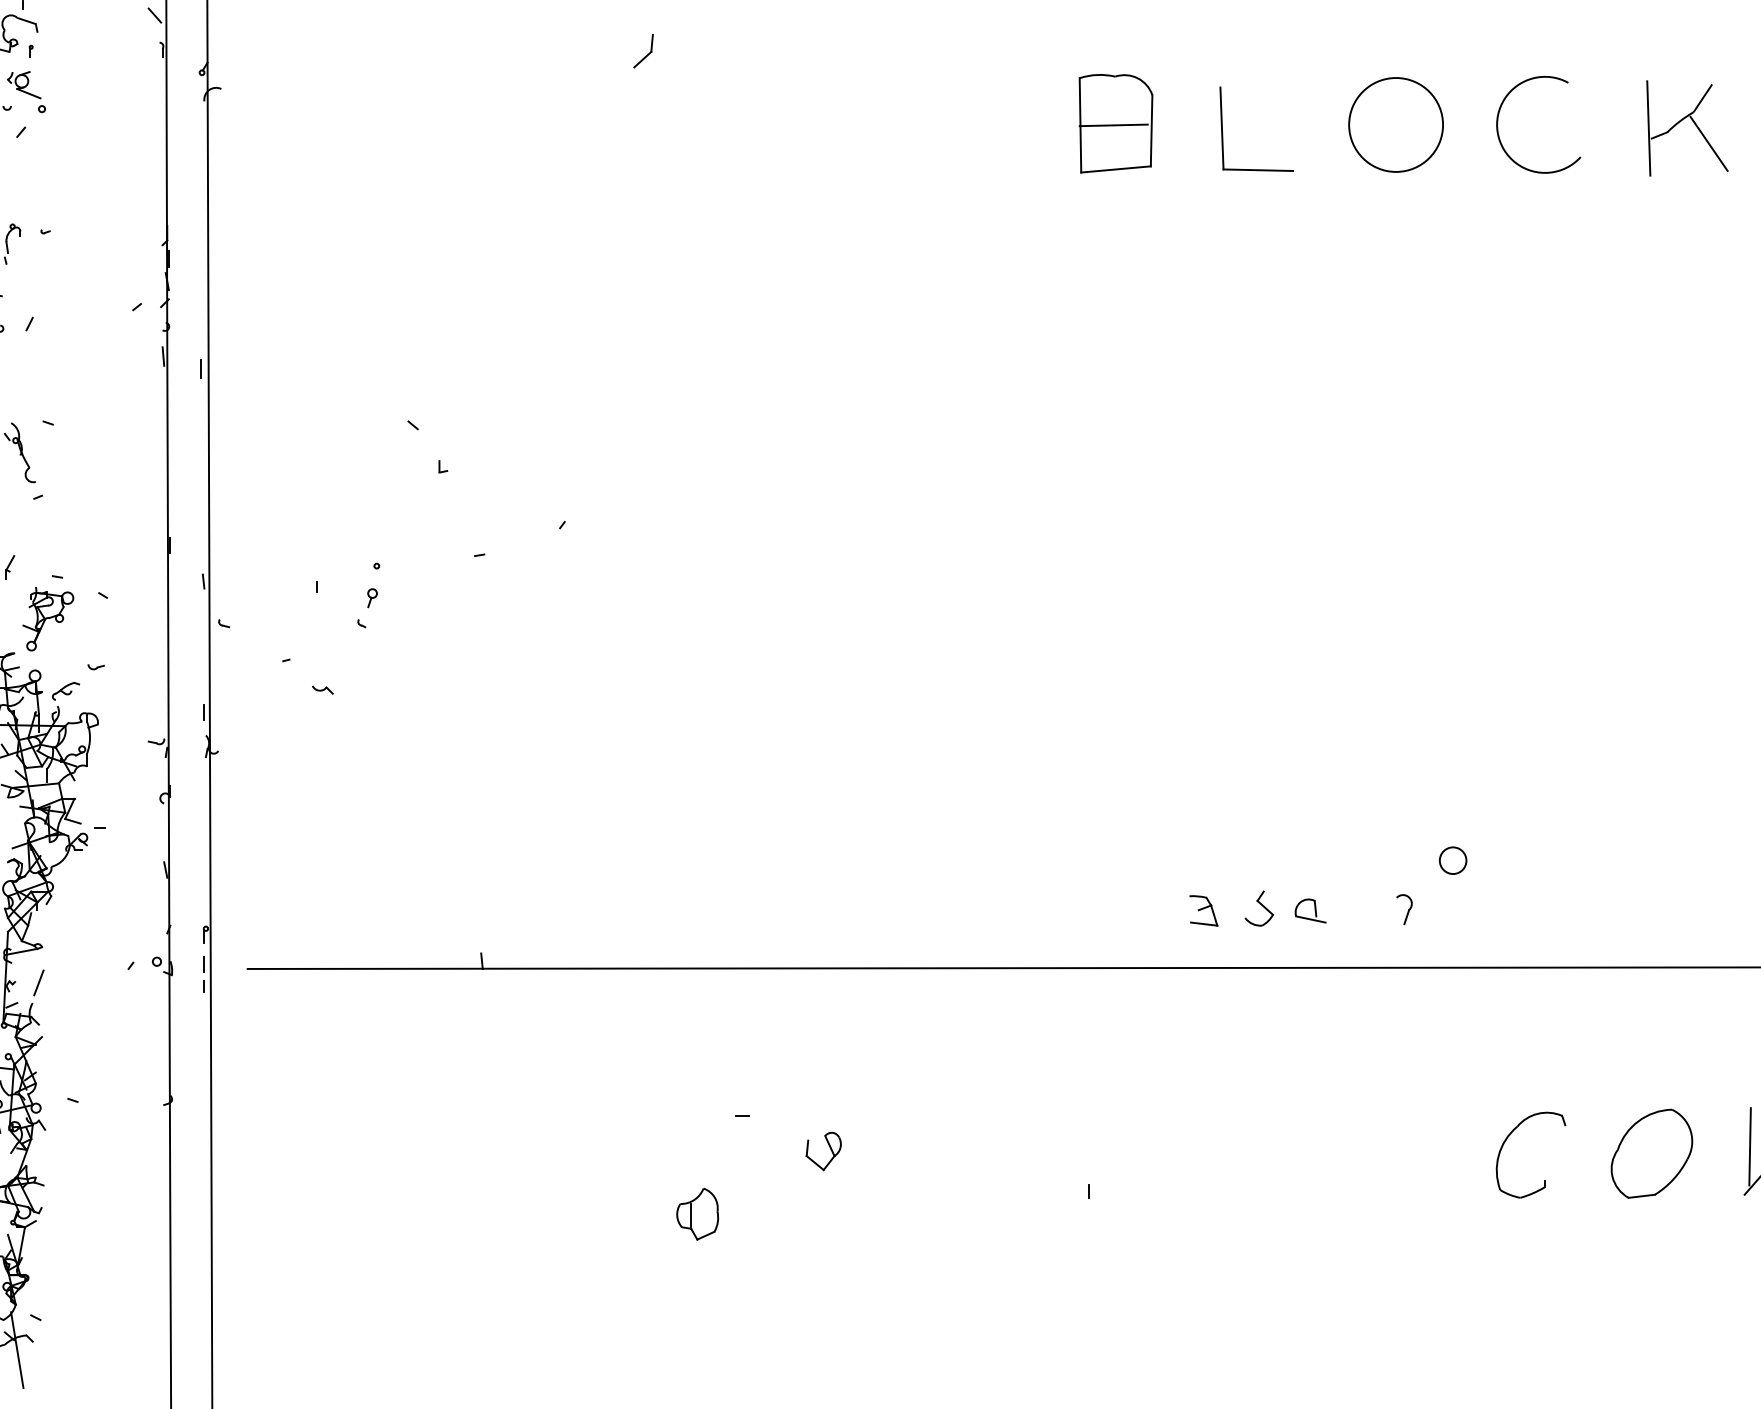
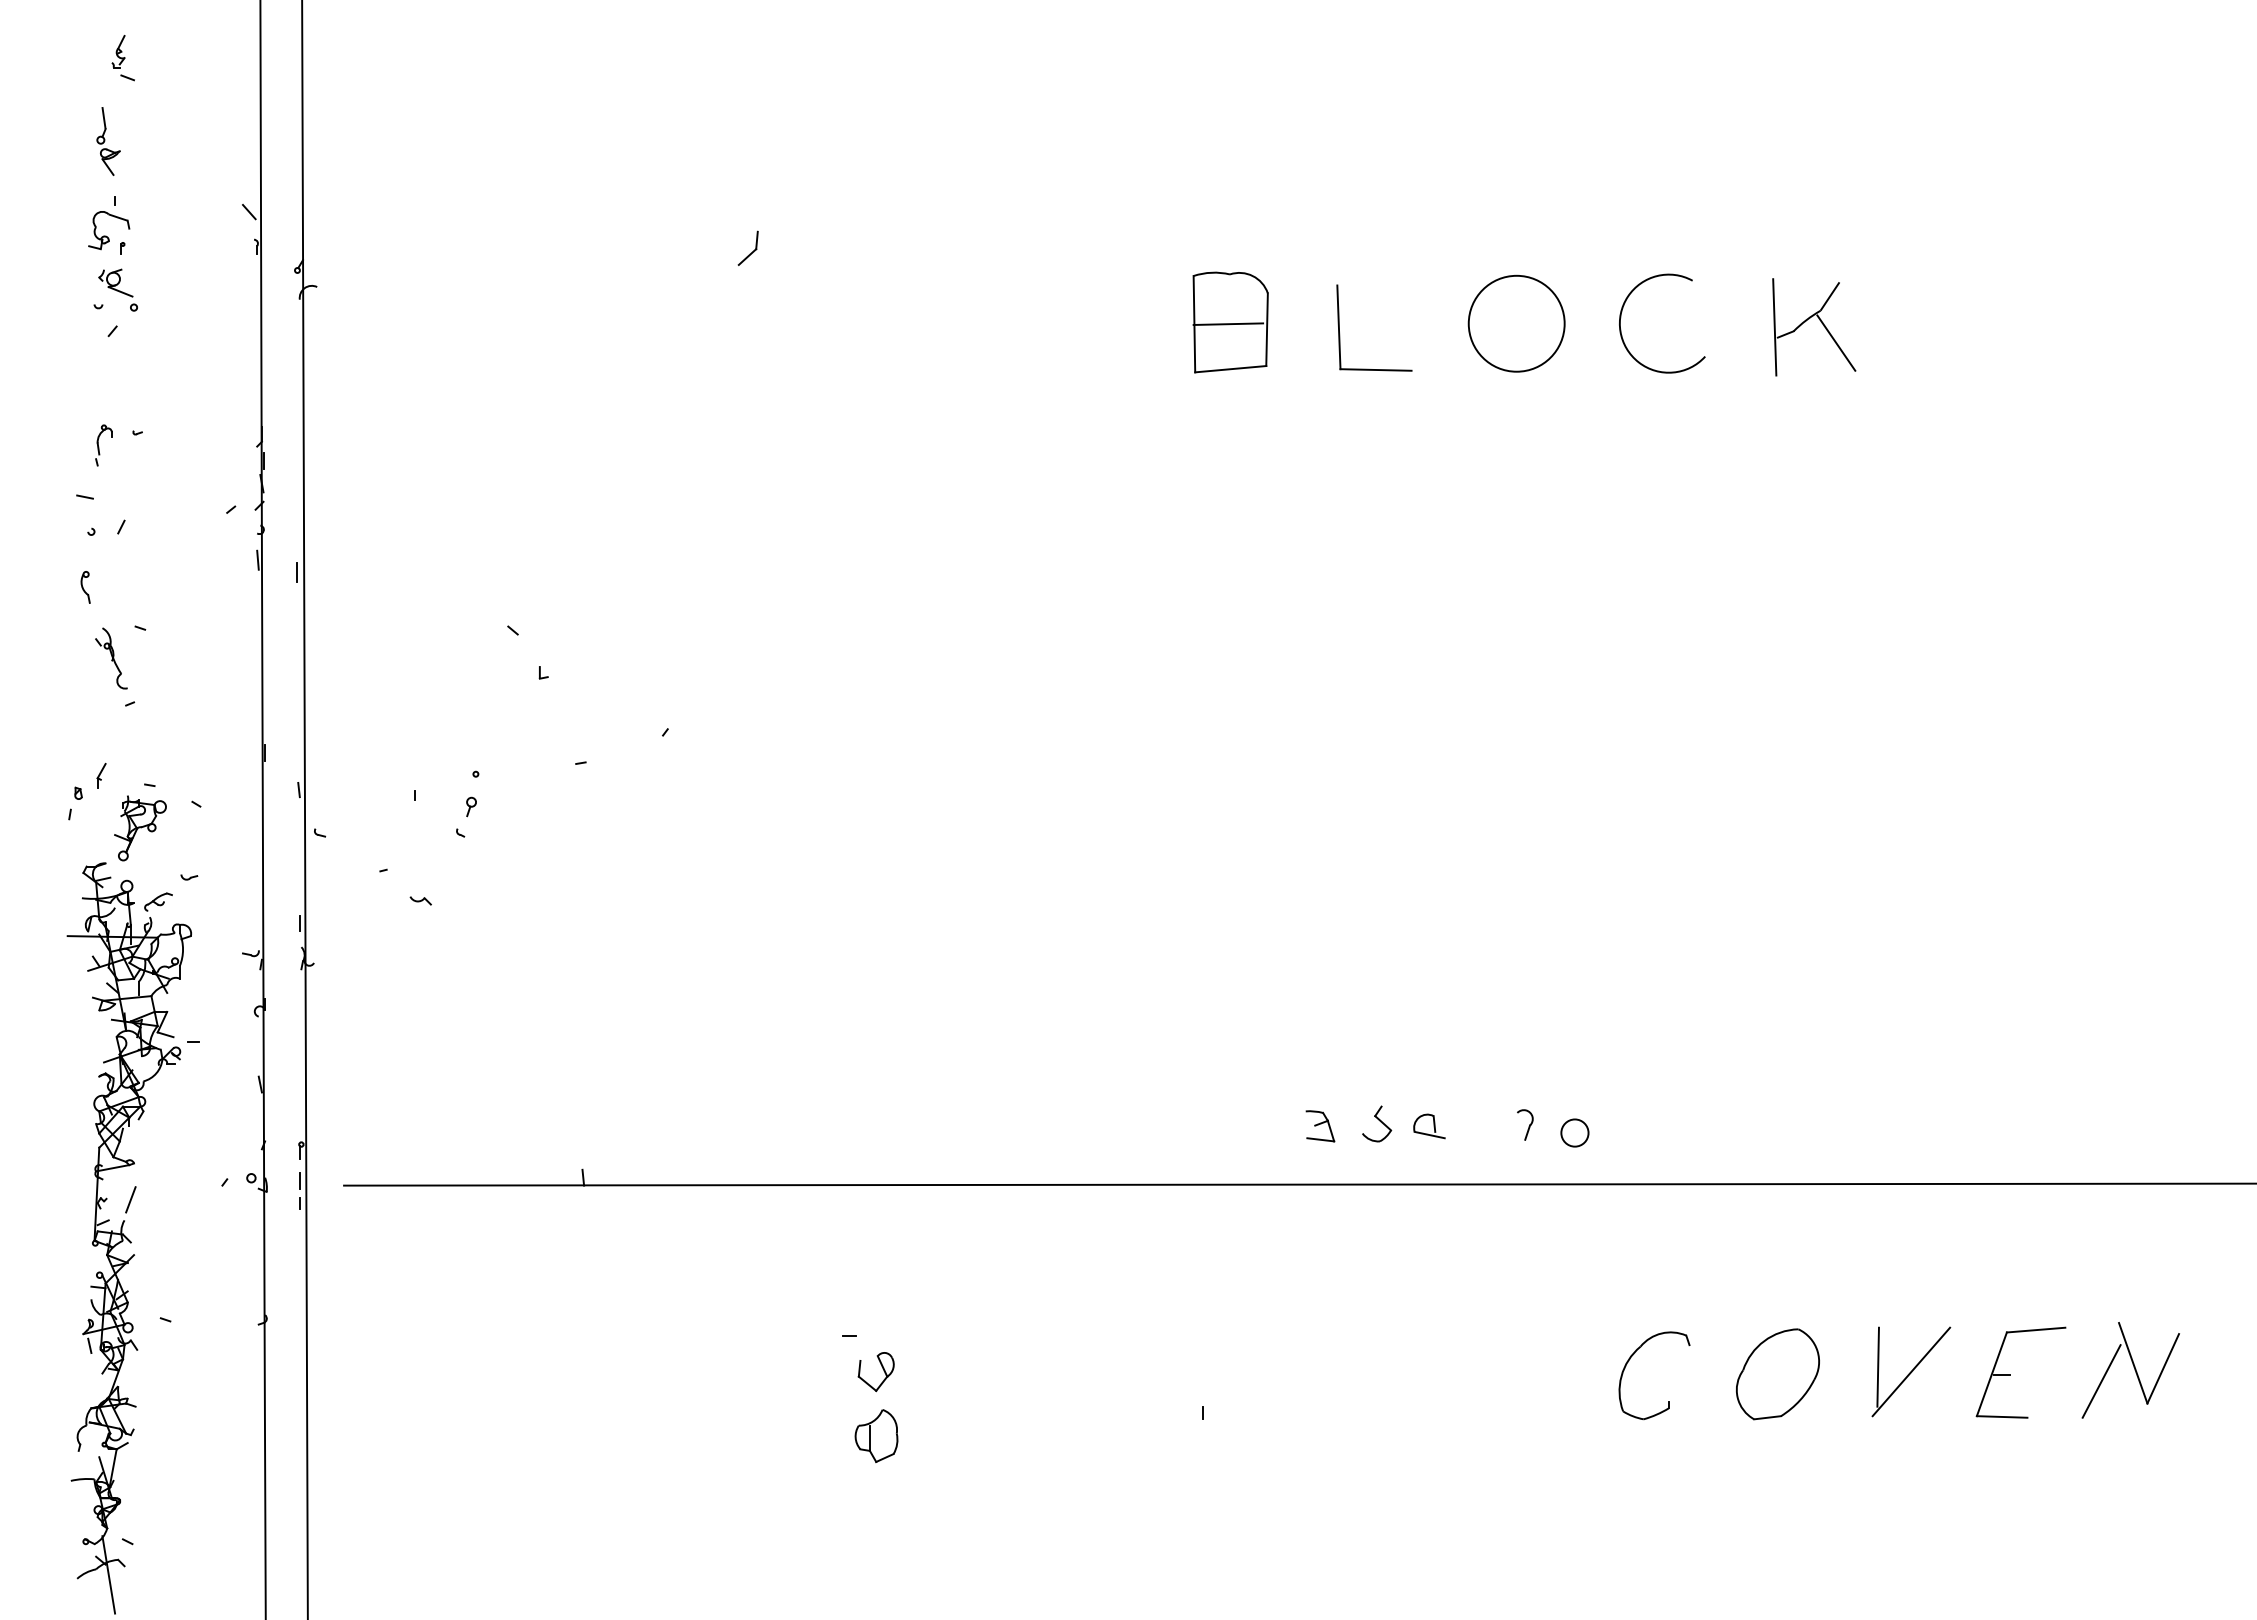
circle: (1452, 860) -> (1574, 1132), moved
part: (829, 1148) -> (882, 1368), moved
part: (697, 1213) -> (876, 1435), moved

